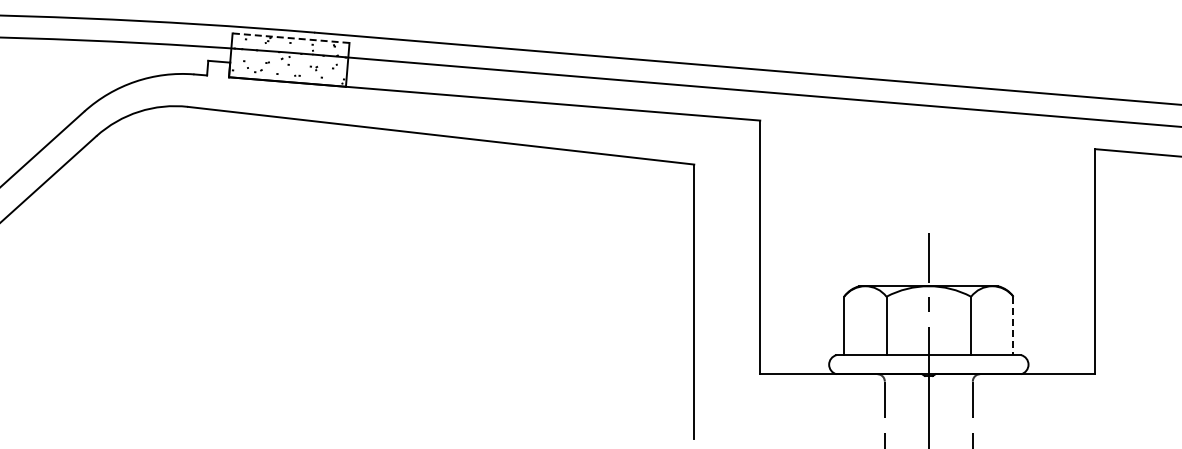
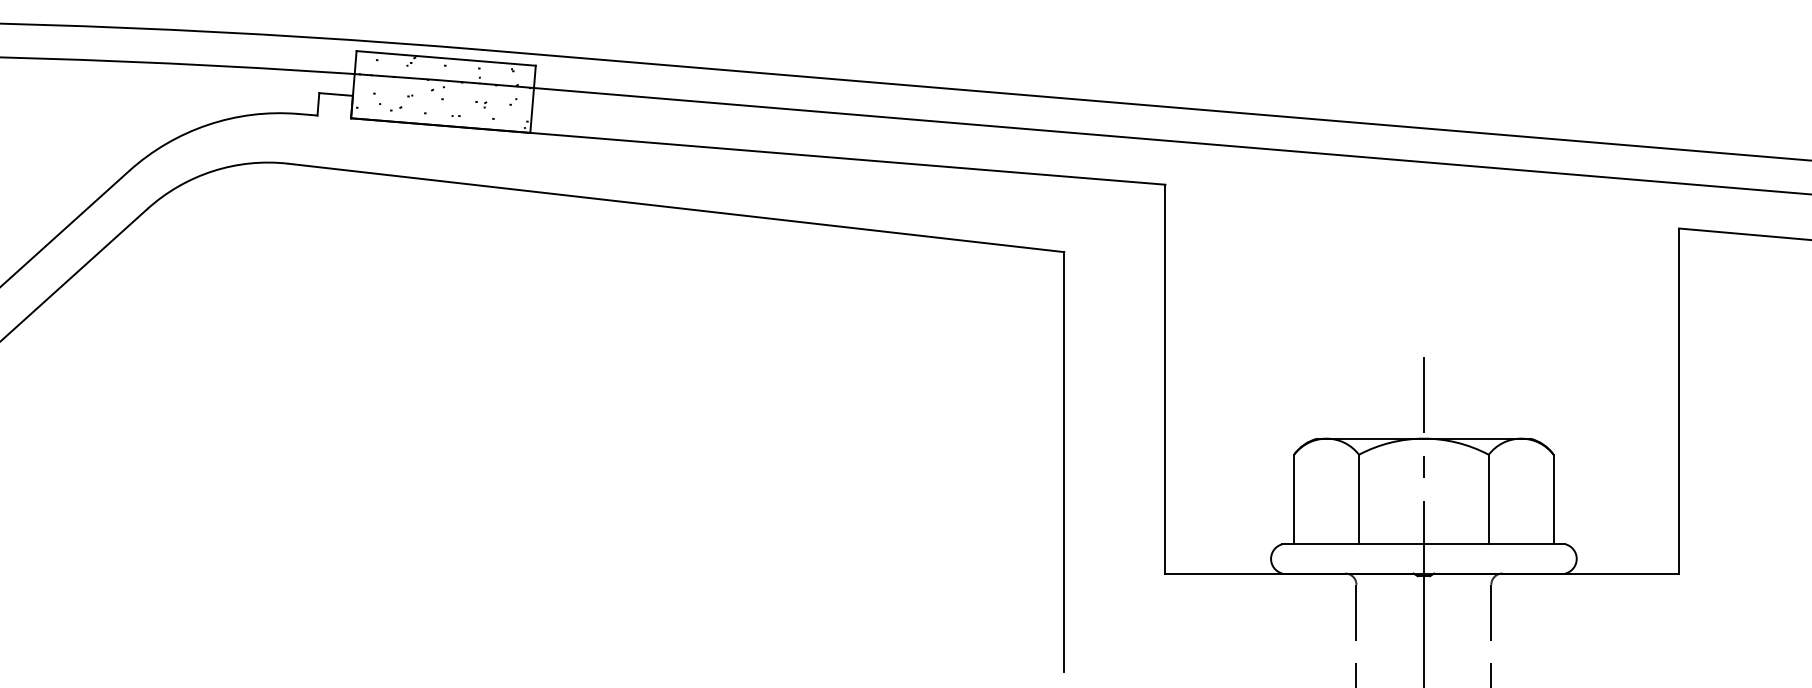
line: (291, 38) -> (446, 58), dashed -> solid
line: (1013, 326) -> (1553, 500), dashed -> solid

